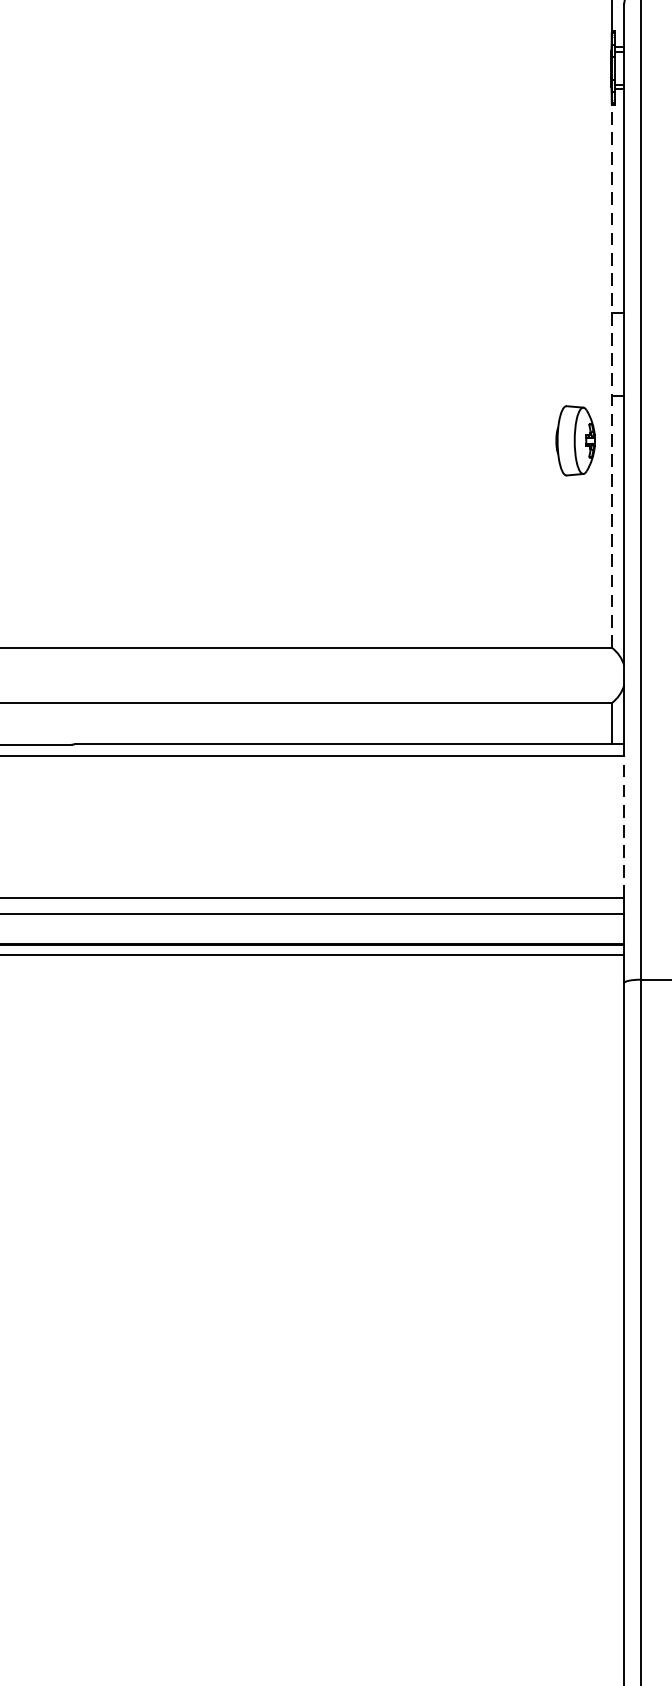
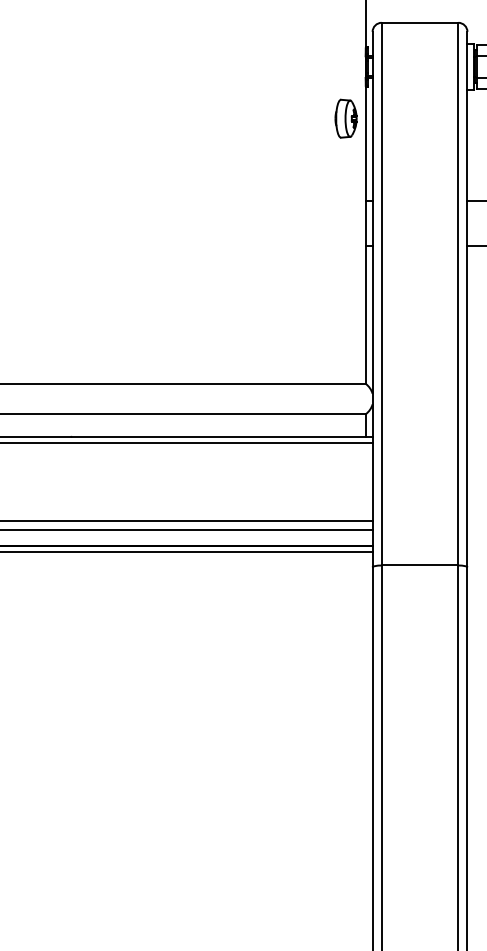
line: (611, 376) -> (365, 235), dashed -> solid
part: (574, 440) -> (345, 118), moved
line: (624, 826) -> (372, 481), dashed -> solid

